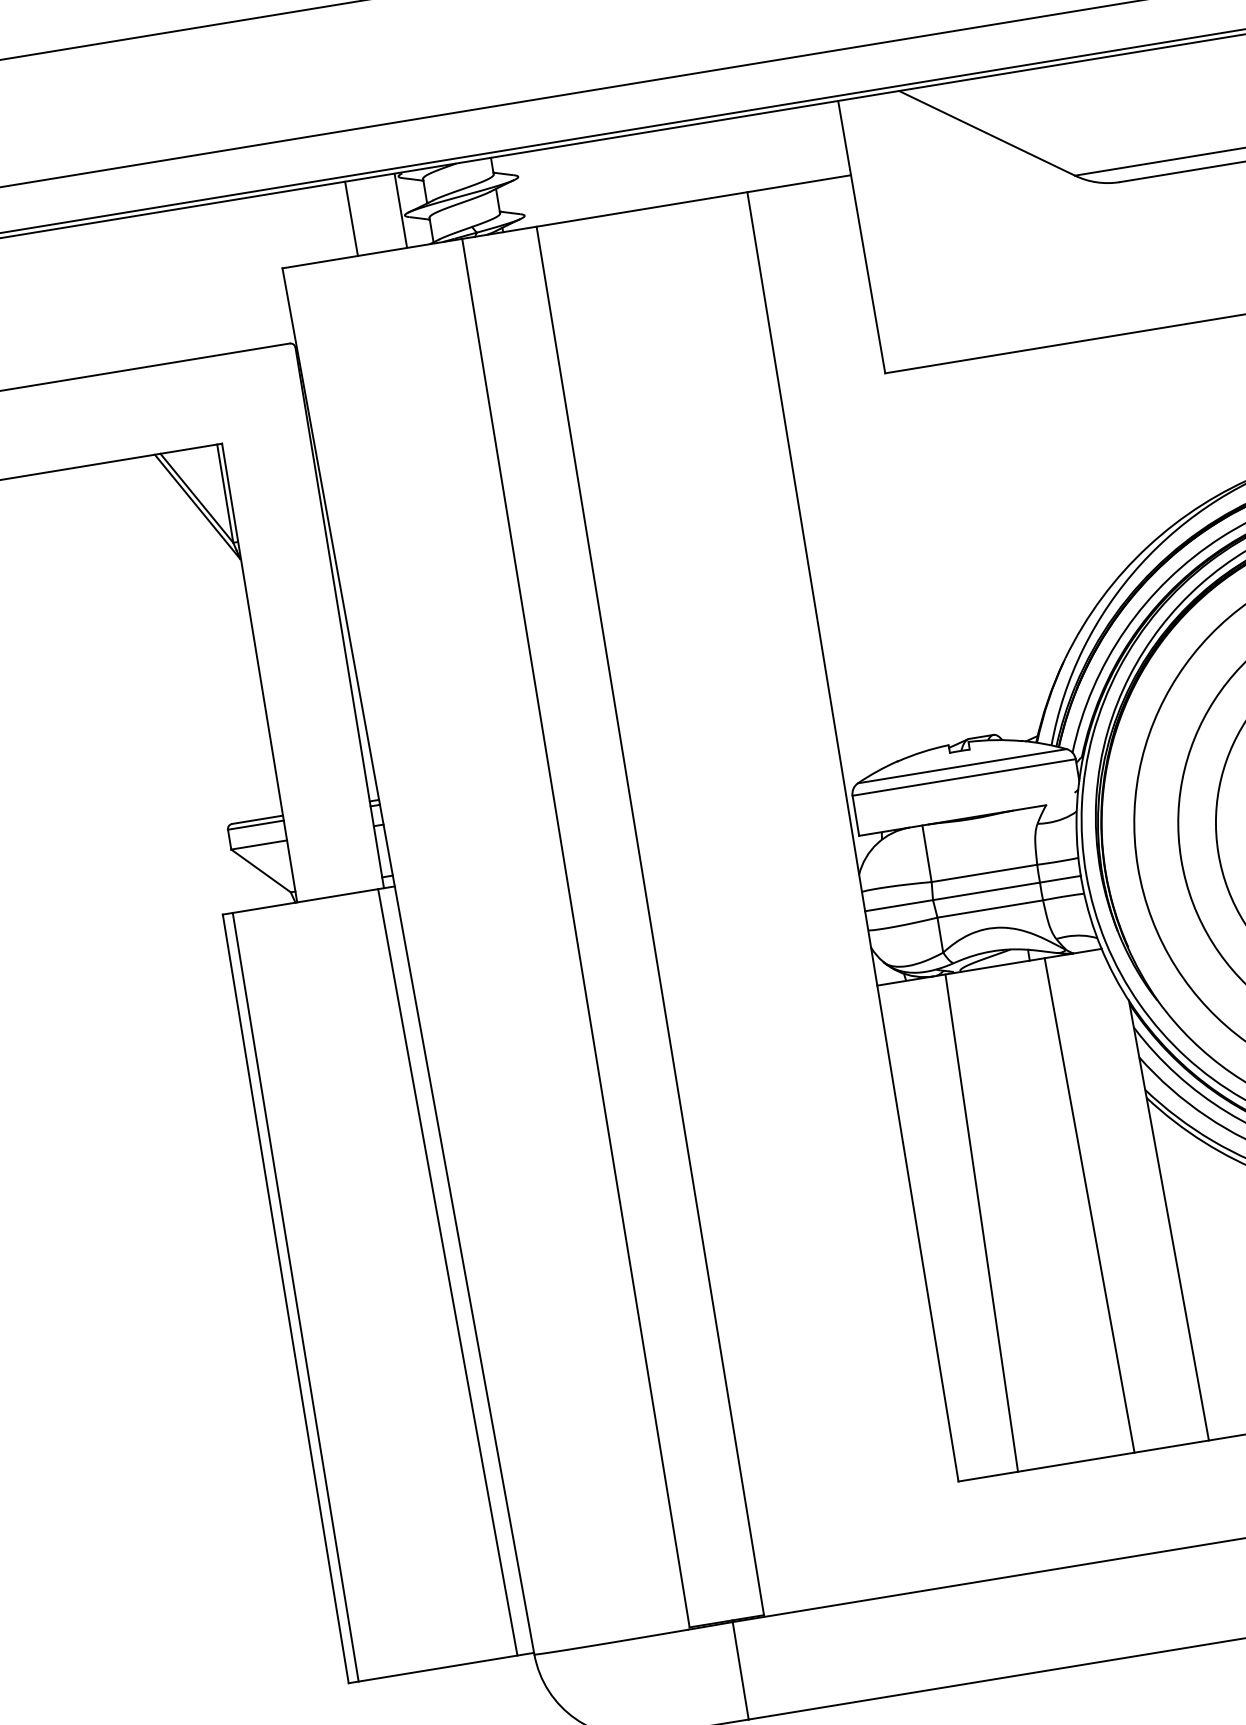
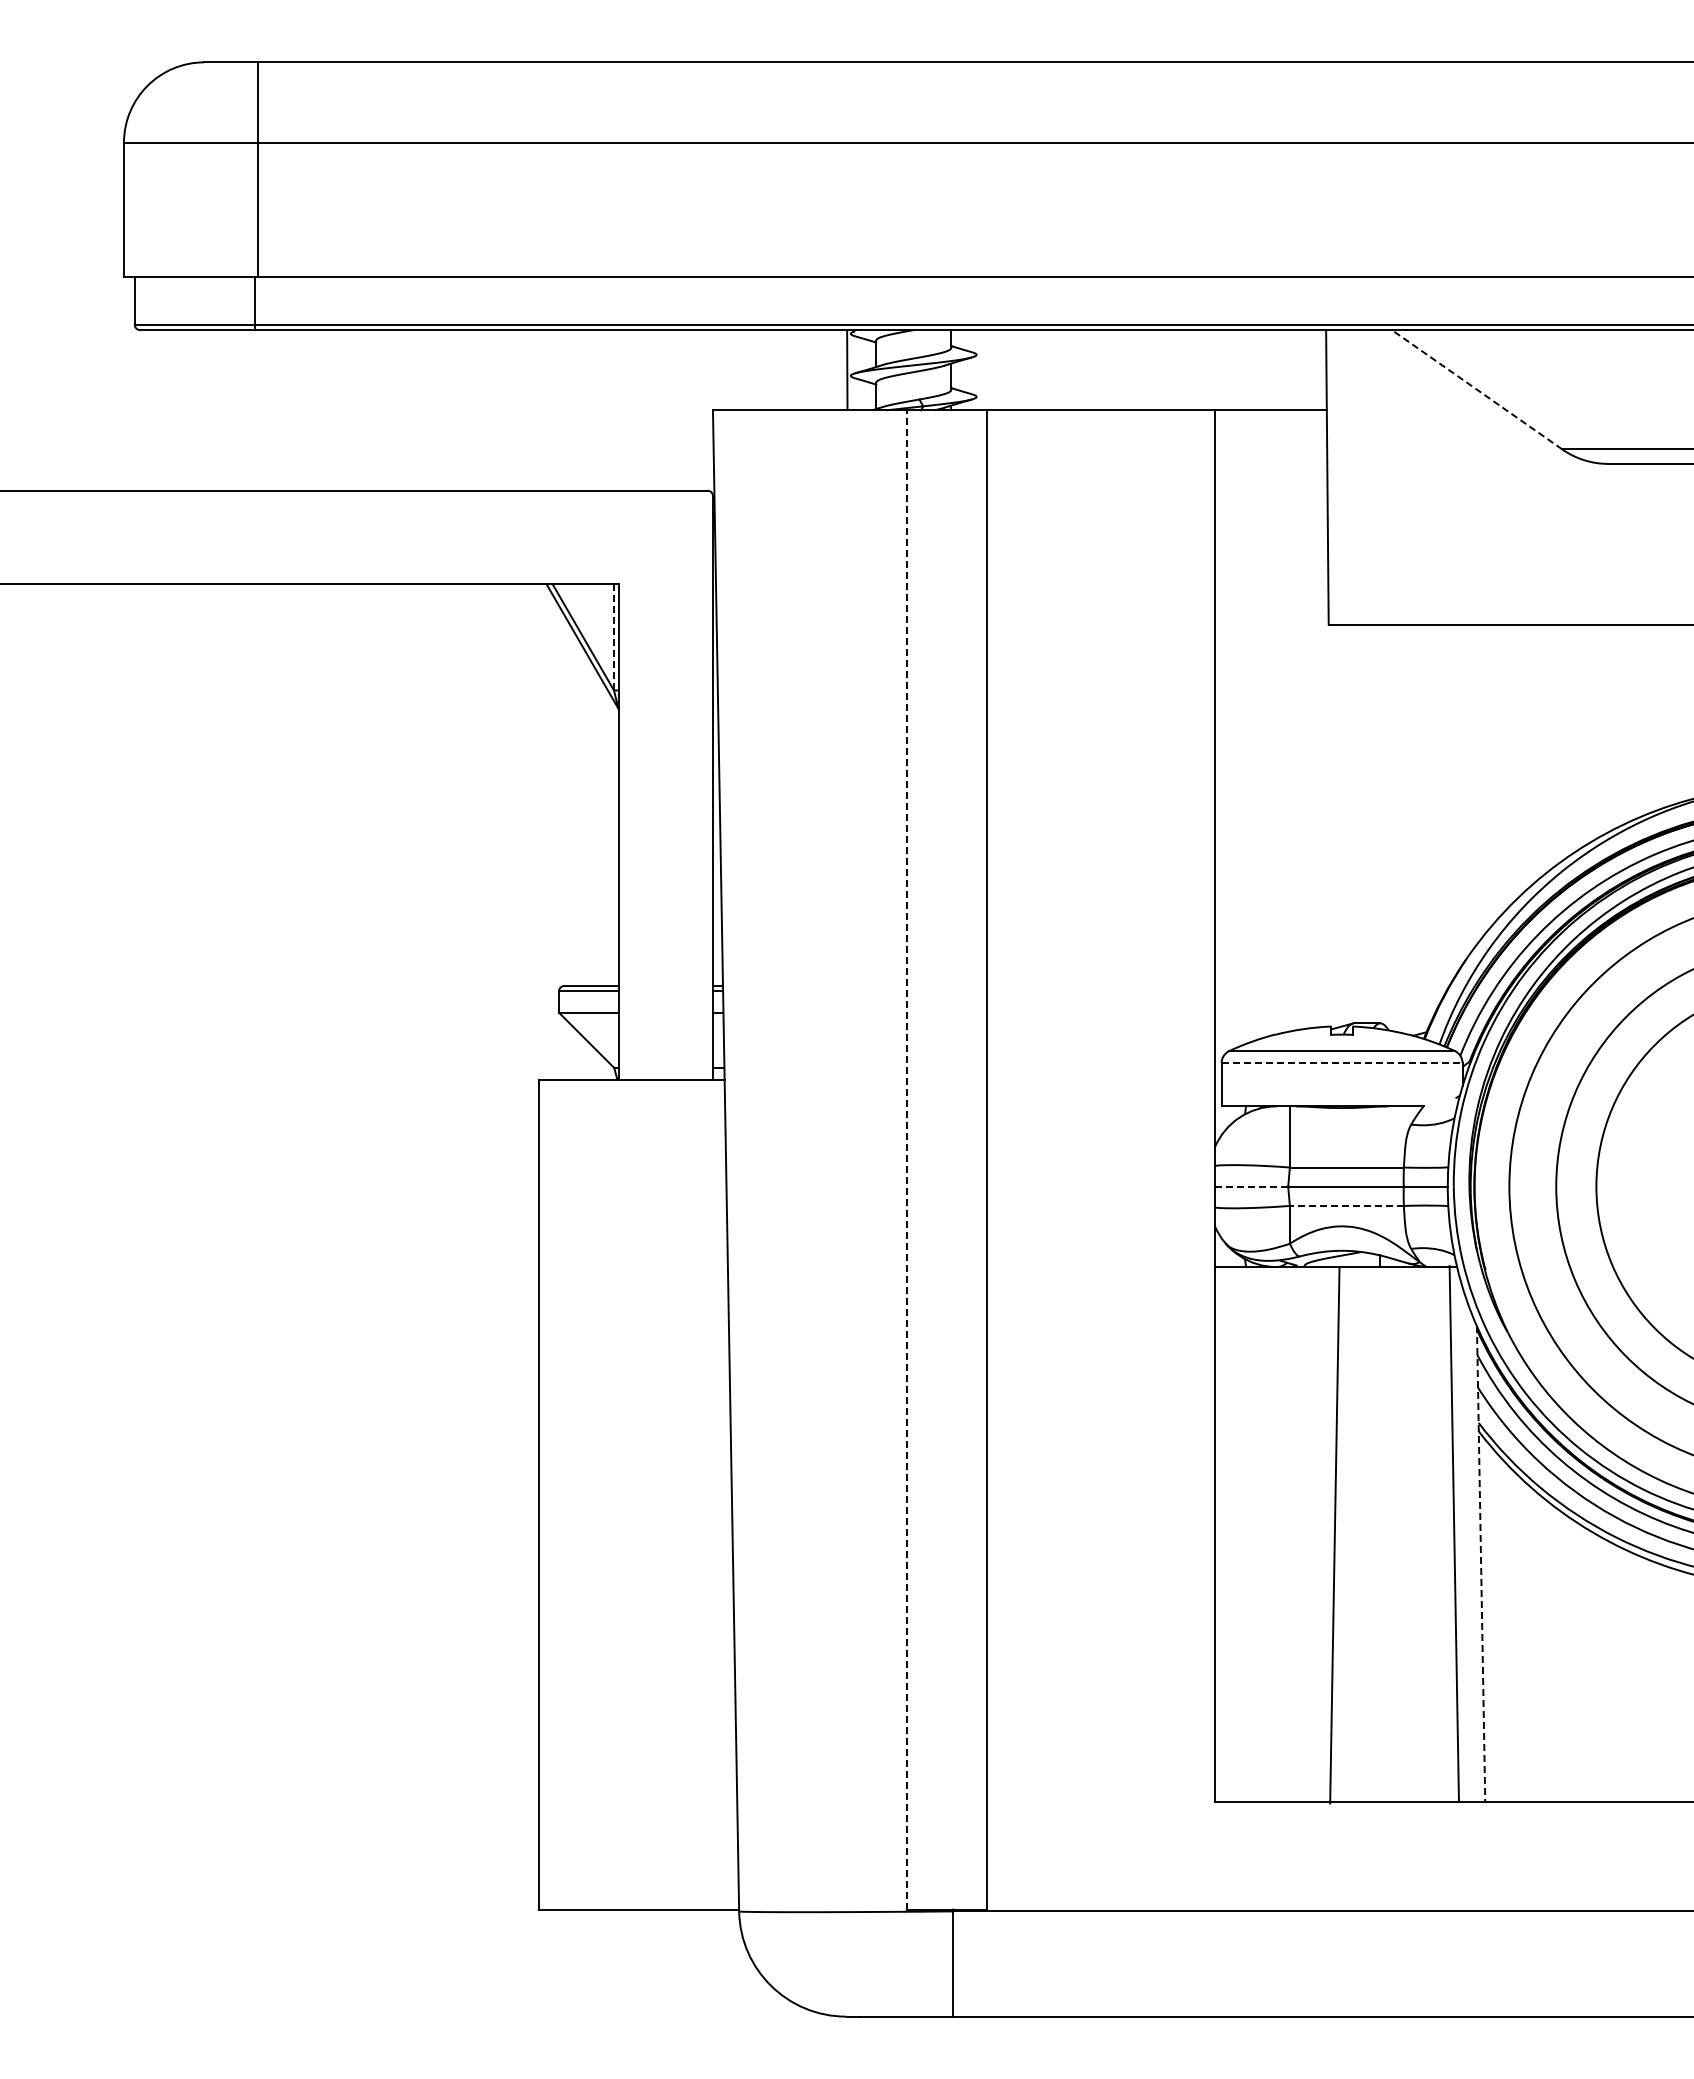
line: (986, 133) -> (1476, 389), solid -> dashed
line: (351, 219) -> (793, 370), removed
line: (224, 492) -> (613, 636), solid -> dashed
line: (964, 777) -> (1342, 1063), solid -> dashed
line: (898, 905) -> (1251, 1186), solid -> dashed
line: (989, 908) -> (1346, 1205), solid -> dashed
line: (576, 932) -> (907, 1159), solid -> dashed
line: (1088, 1205) -> (1453, 1533), moved
line: (1169, 1220) -> (1481, 1564), solid -> dashed
line: (981, 1222) -> (1334, 1535), moved
line: (447, 1272) -> (713, 1494), removed
line: (295, 1297) -> (549, 1494), removed

